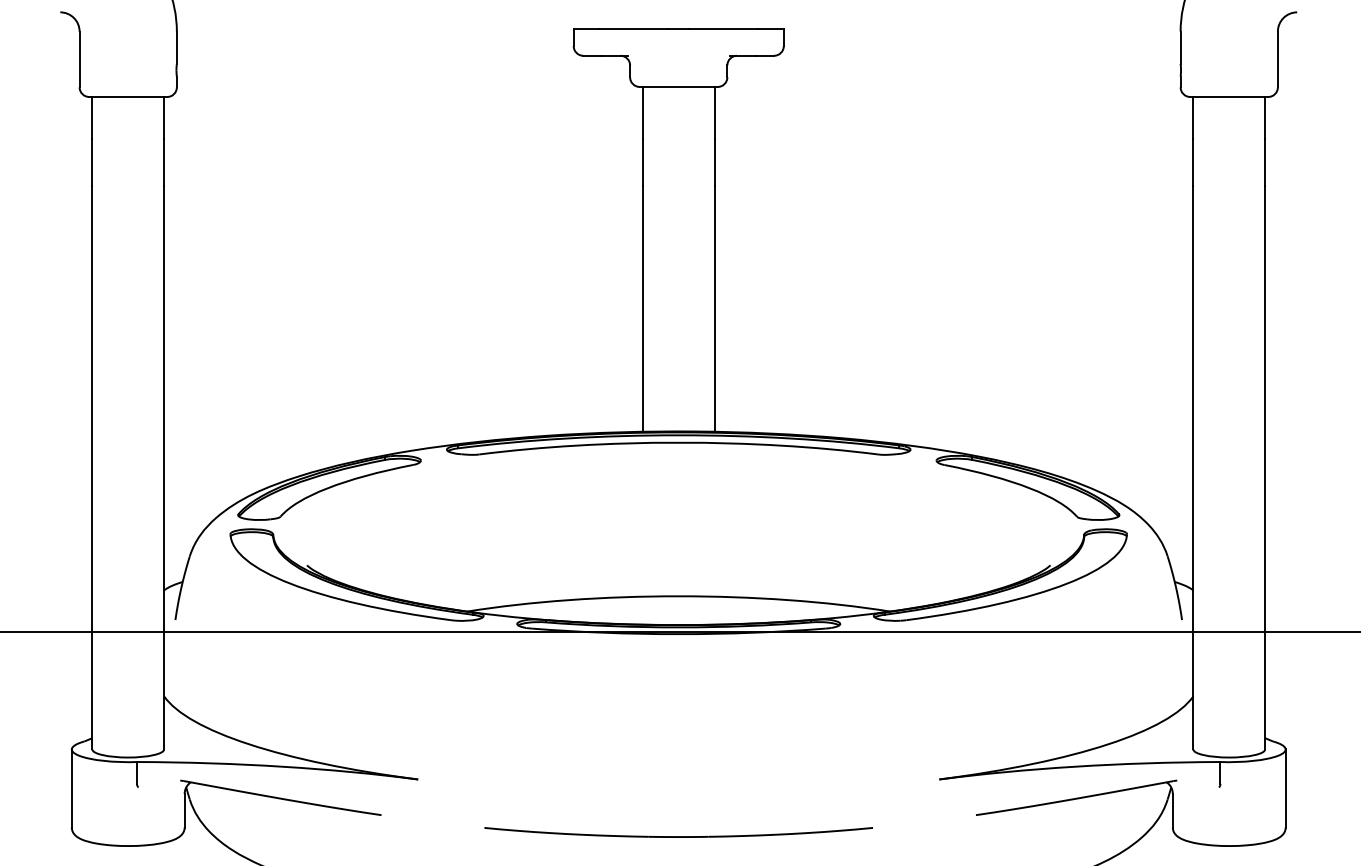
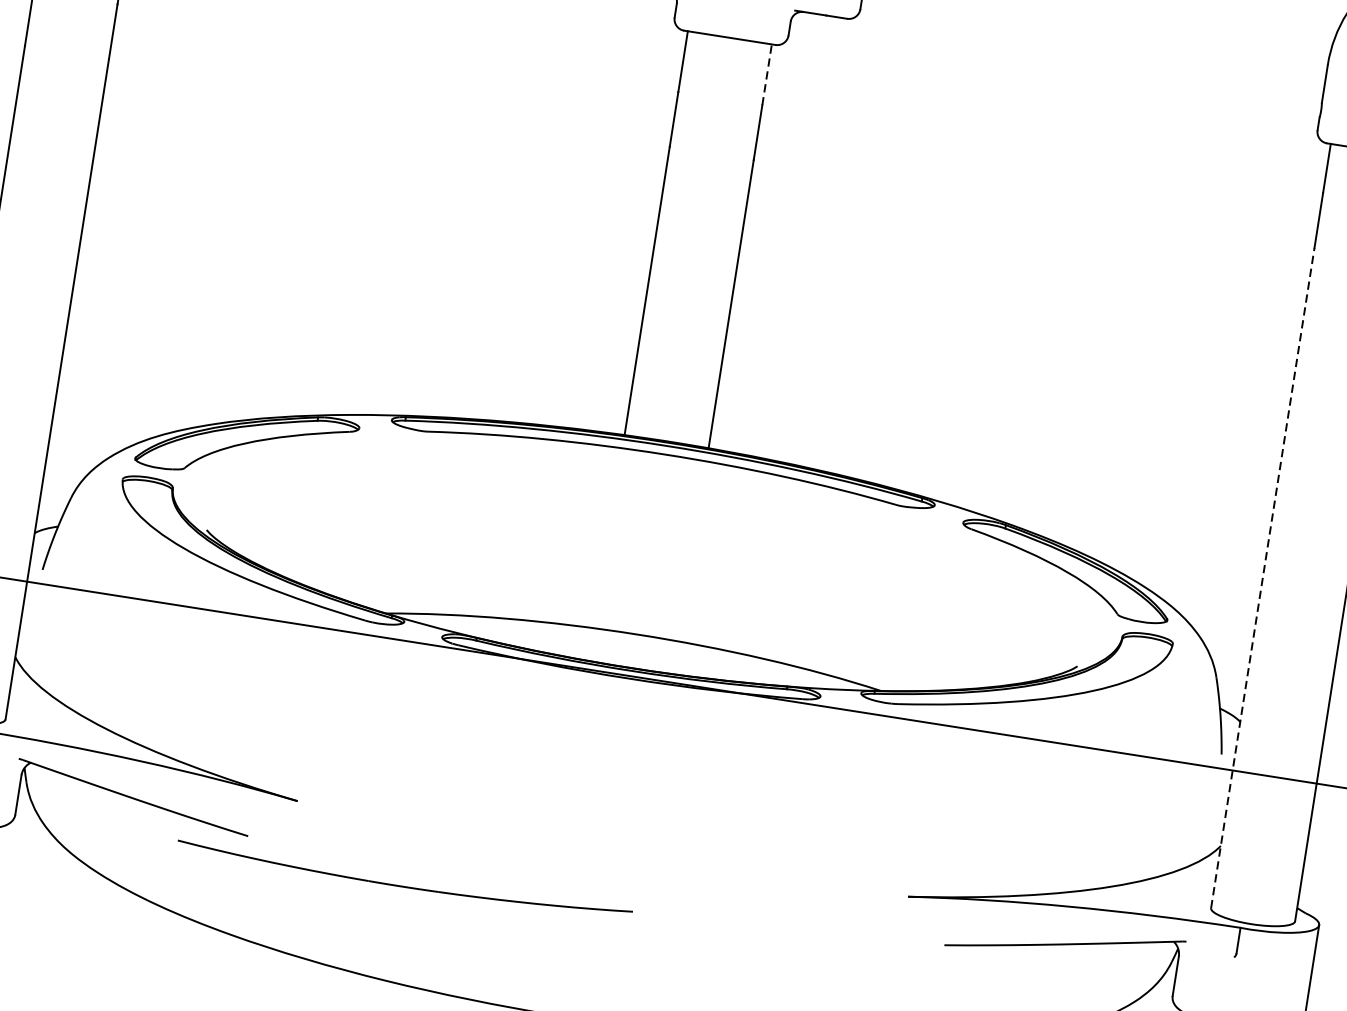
line: (714, 112) -> (767, 74), solid -> dashed
line: (1193, 467) -> (1262, 577), solid -> dashed
part: (678, 832) -> (404, 881), moved

